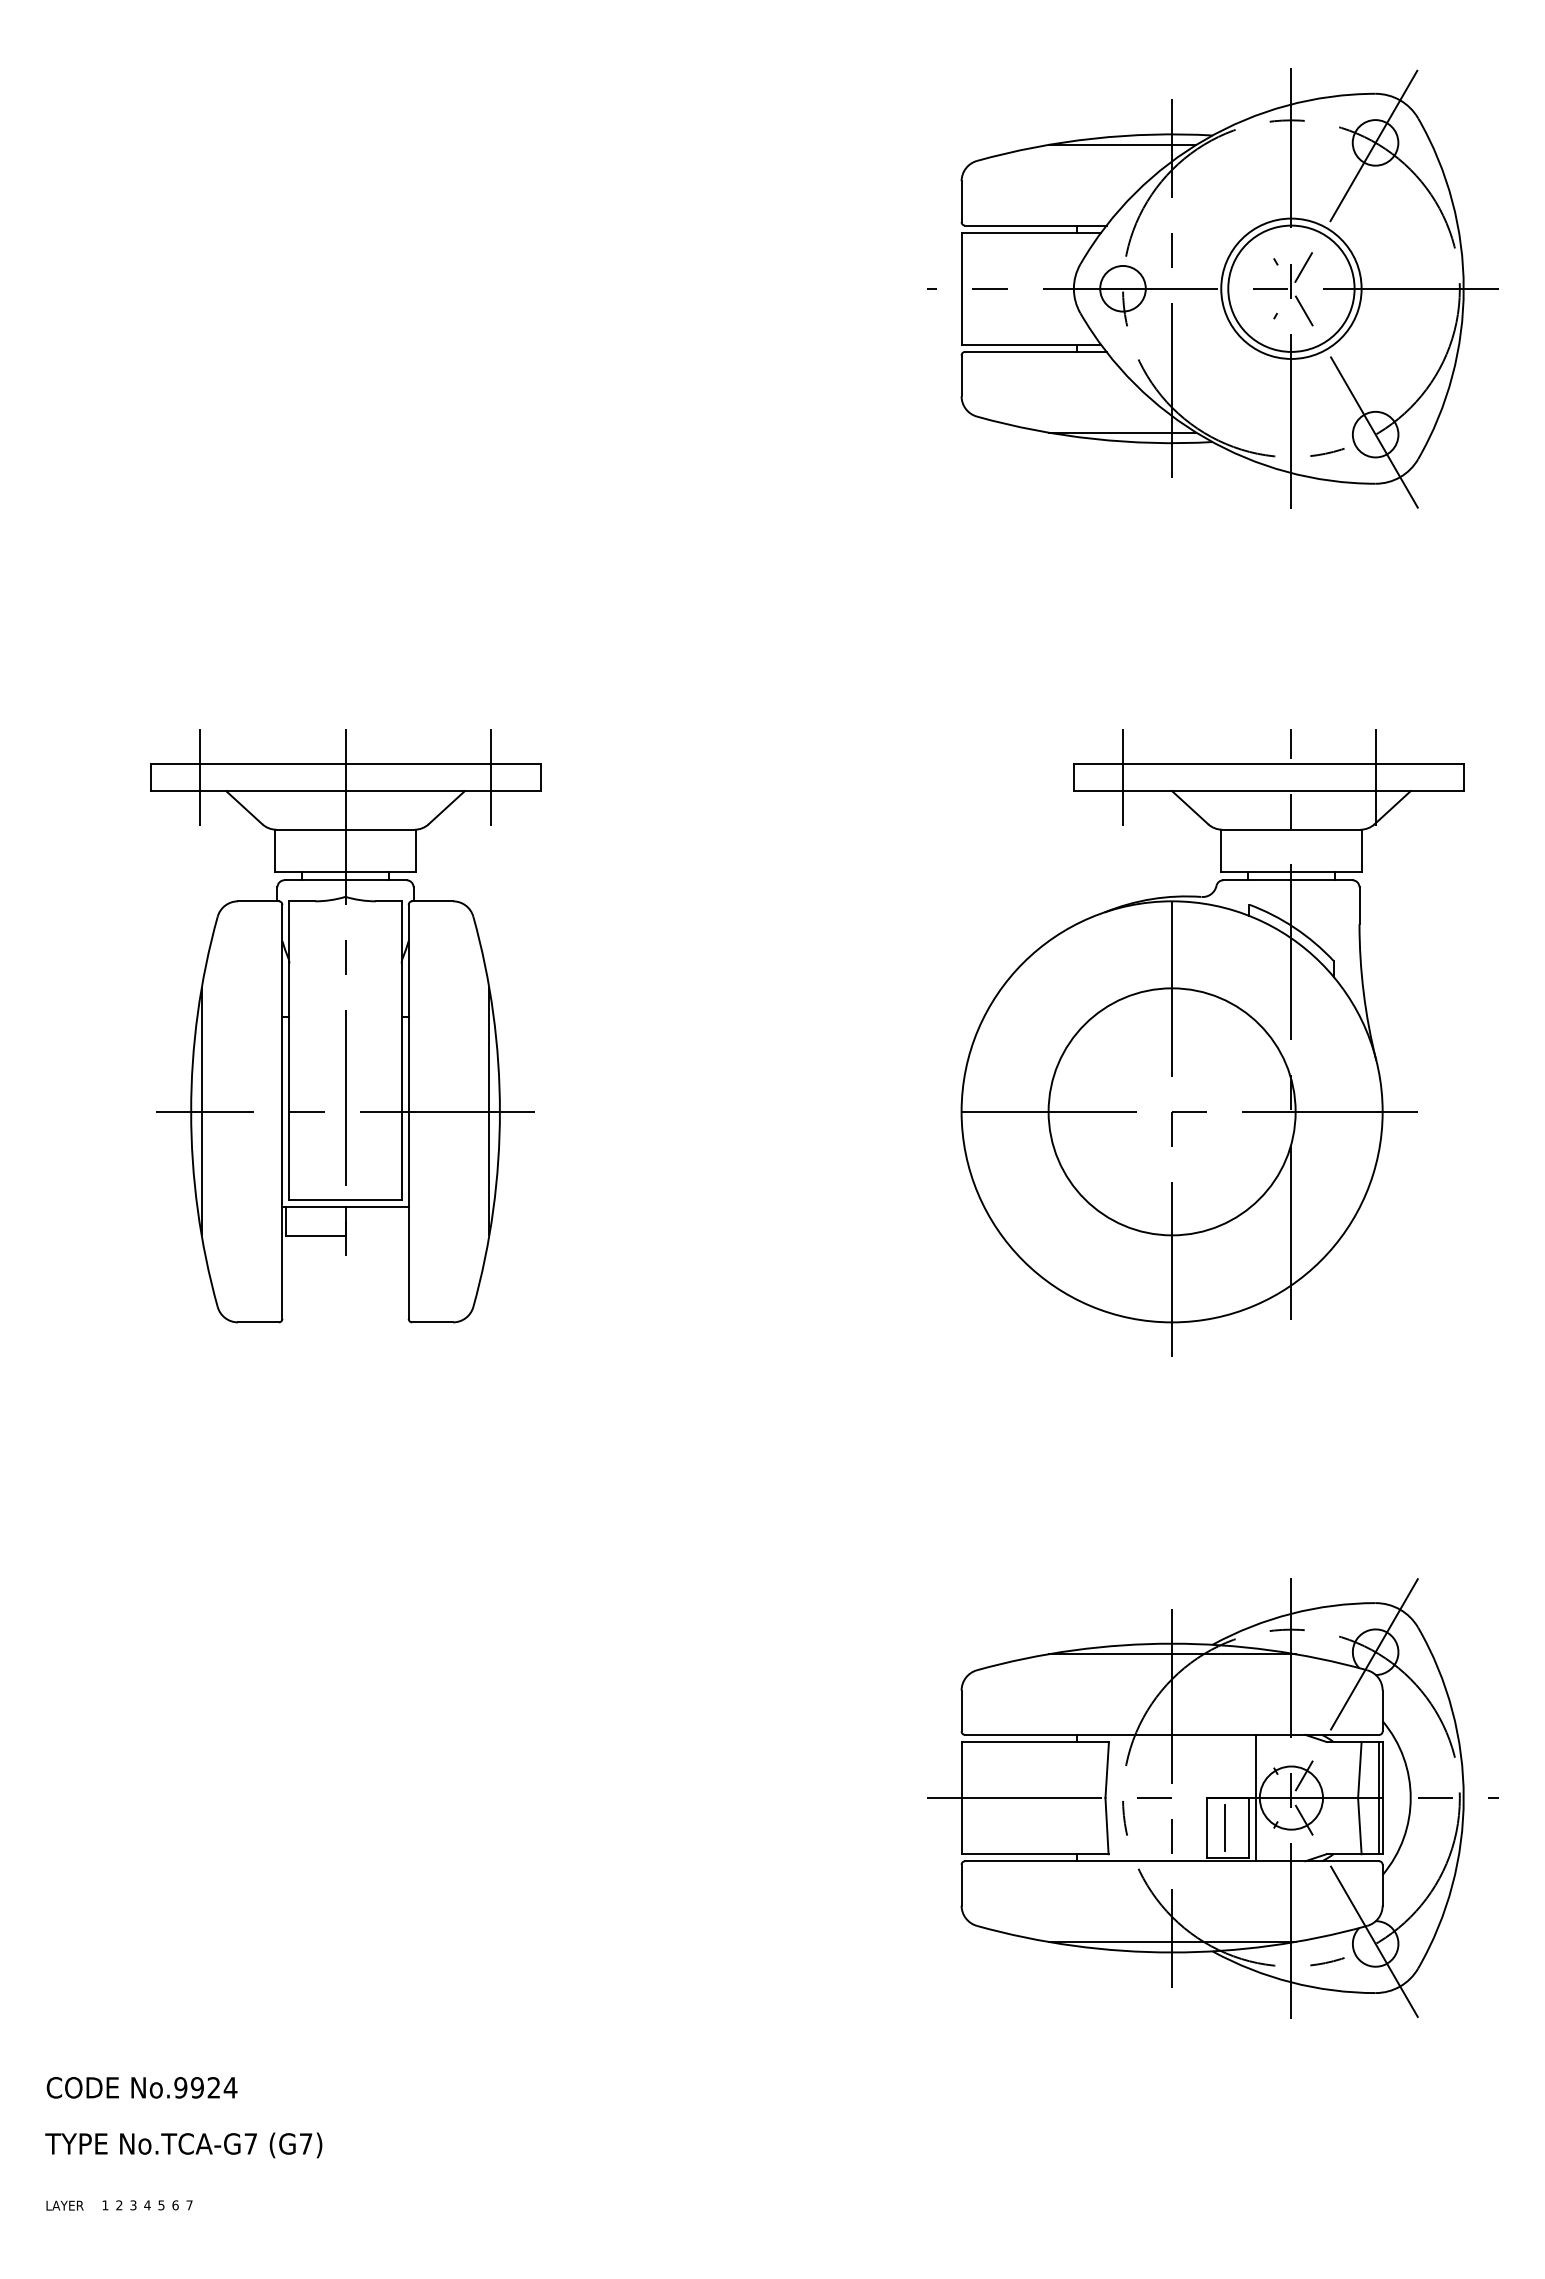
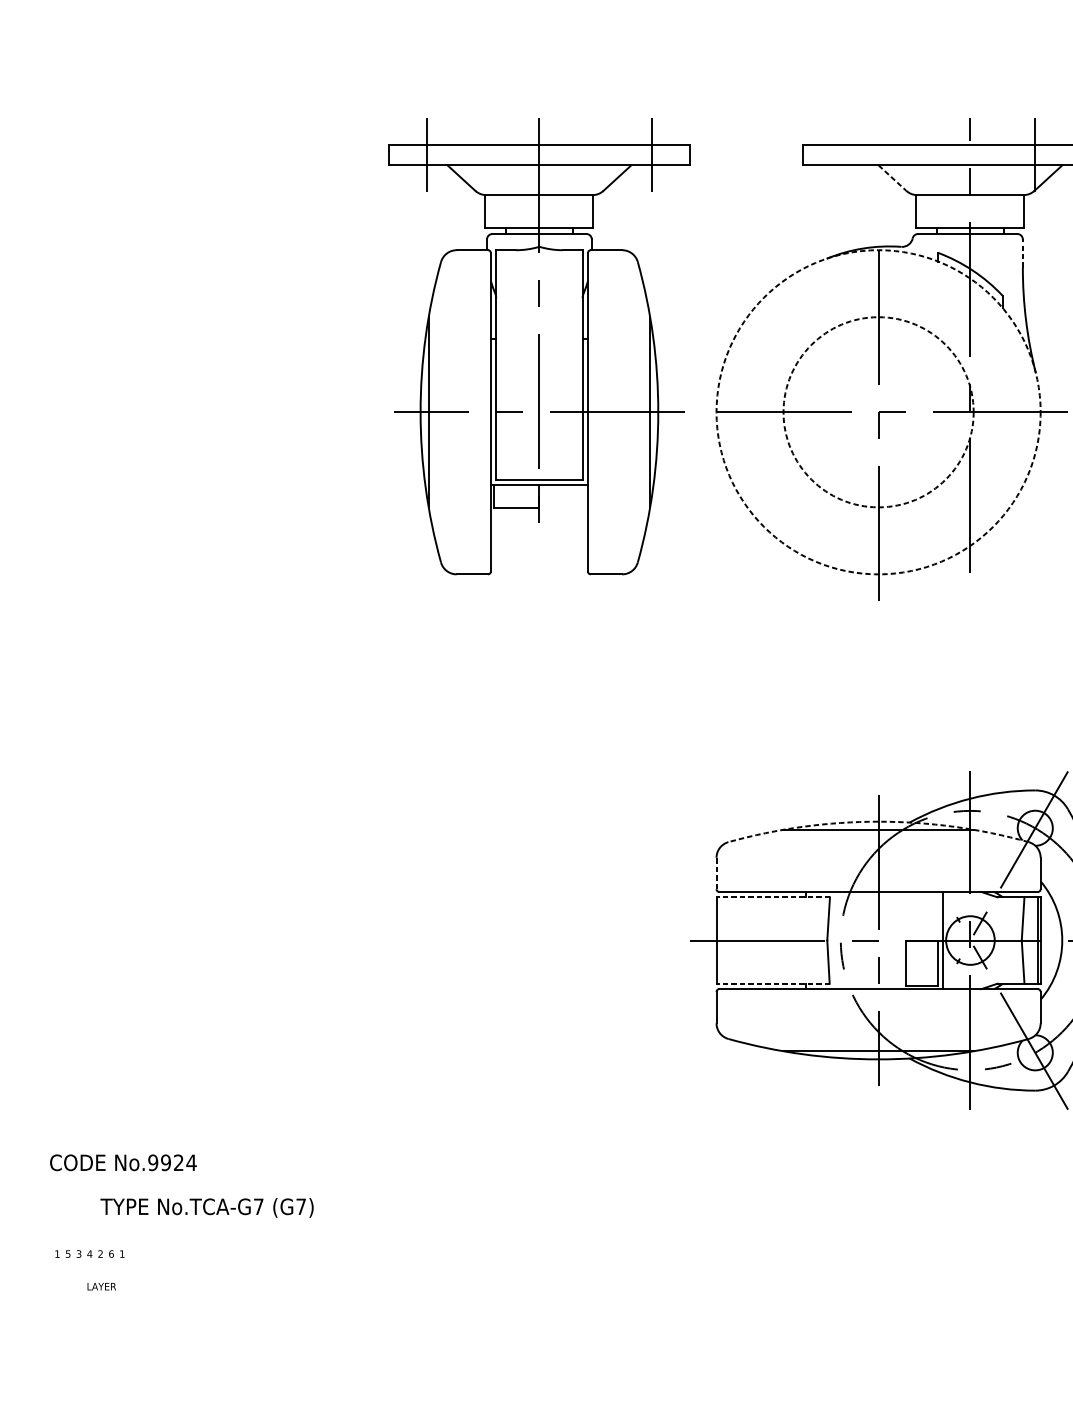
line: (1123, 777) -> (841, 154), removed
line: (1190, 808) -> (892, 178), solid -> dashed
line: (1359, 905) -> (1022, 253), solid -> dashed
part: (345, 1026) -> (539, 346), moved
circle: (1171, 1111) -> (878, 412), solid -> dashed
circle: (1171, 1111) -> (878, 412), solid -> dashed
arc: (1172, 1643) -> (878, 821), solid -> dashed
line: (961, 1710) -> (716, 873), solid -> dashed
line: (1035, 1741) -> (773, 896), solid -> dashed
line: (1224, 1827) -> (918, 963), removed
line: (1035, 1854) -> (773, 983), solid -> dashed
text: (141, 2087) -> (122, 1162), moved
text: (183, 2145) -> (206, 1207), moved
text: (64, 2205) -> (101, 1286), moved
text: (119, 2205) -> (68, 1254), 2 -> 5
text: (161, 2205) -> (100, 1254), 5 -> 2
text: (189, 2205) -> (122, 1254), 7 -> 1

